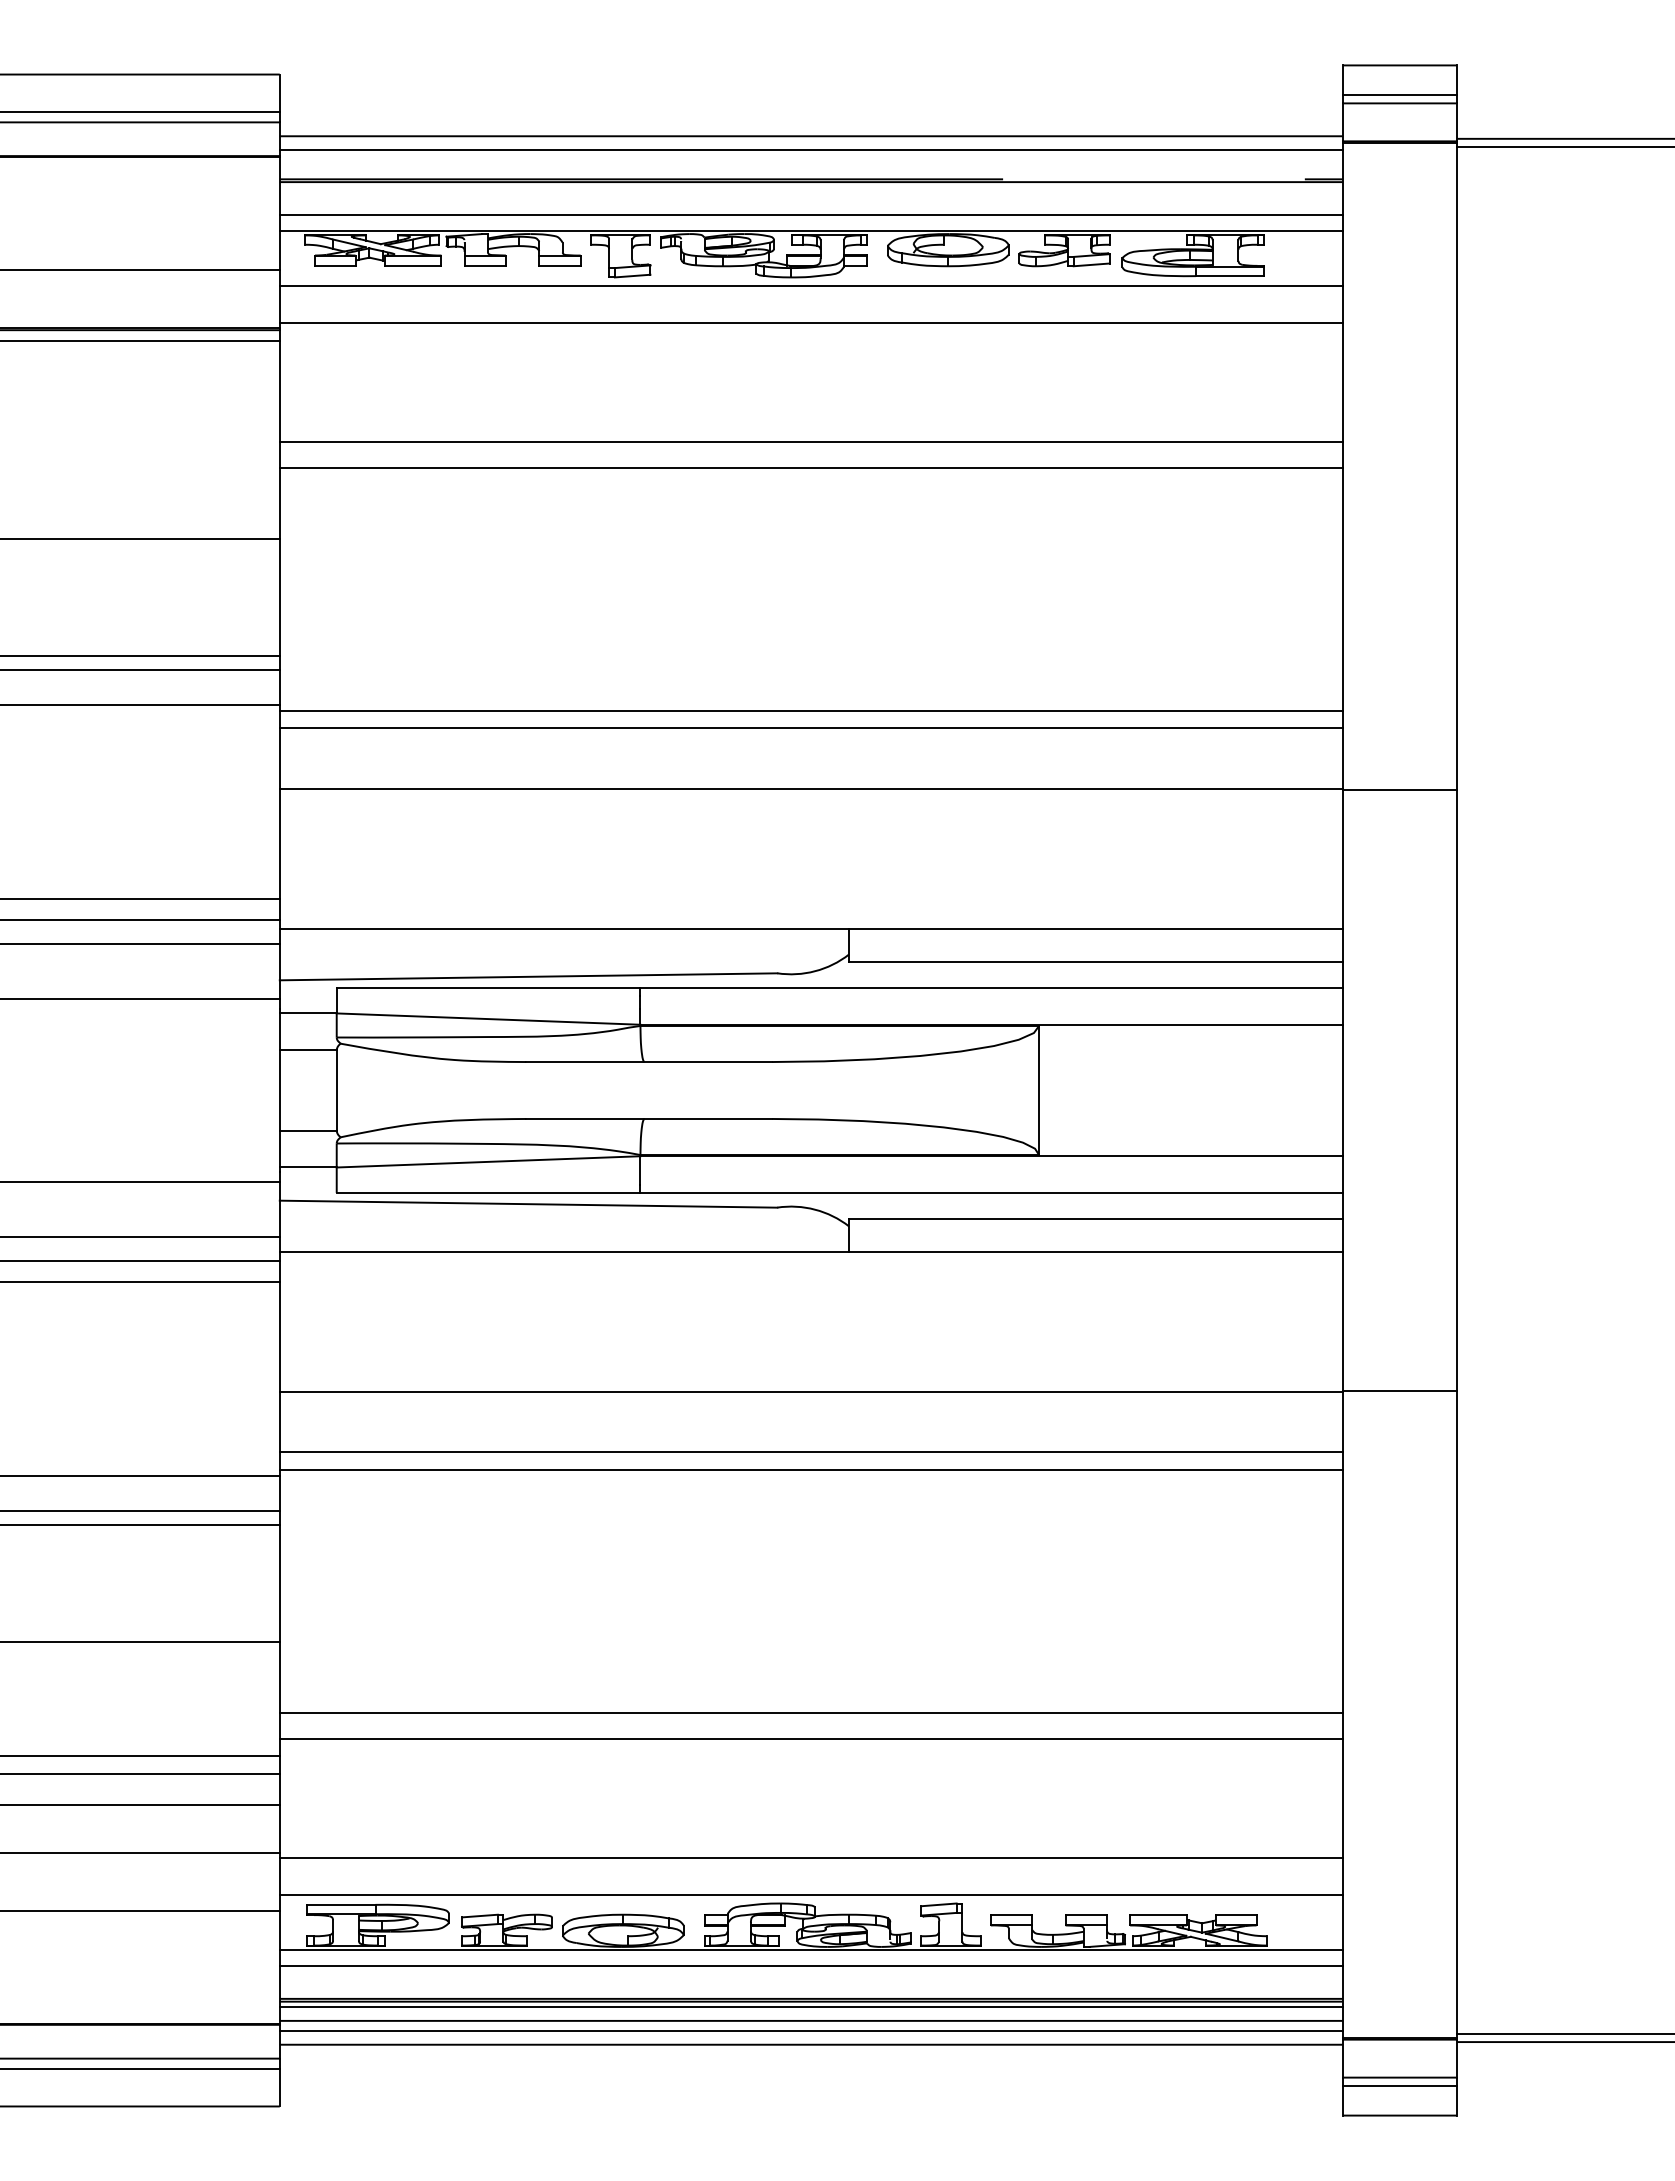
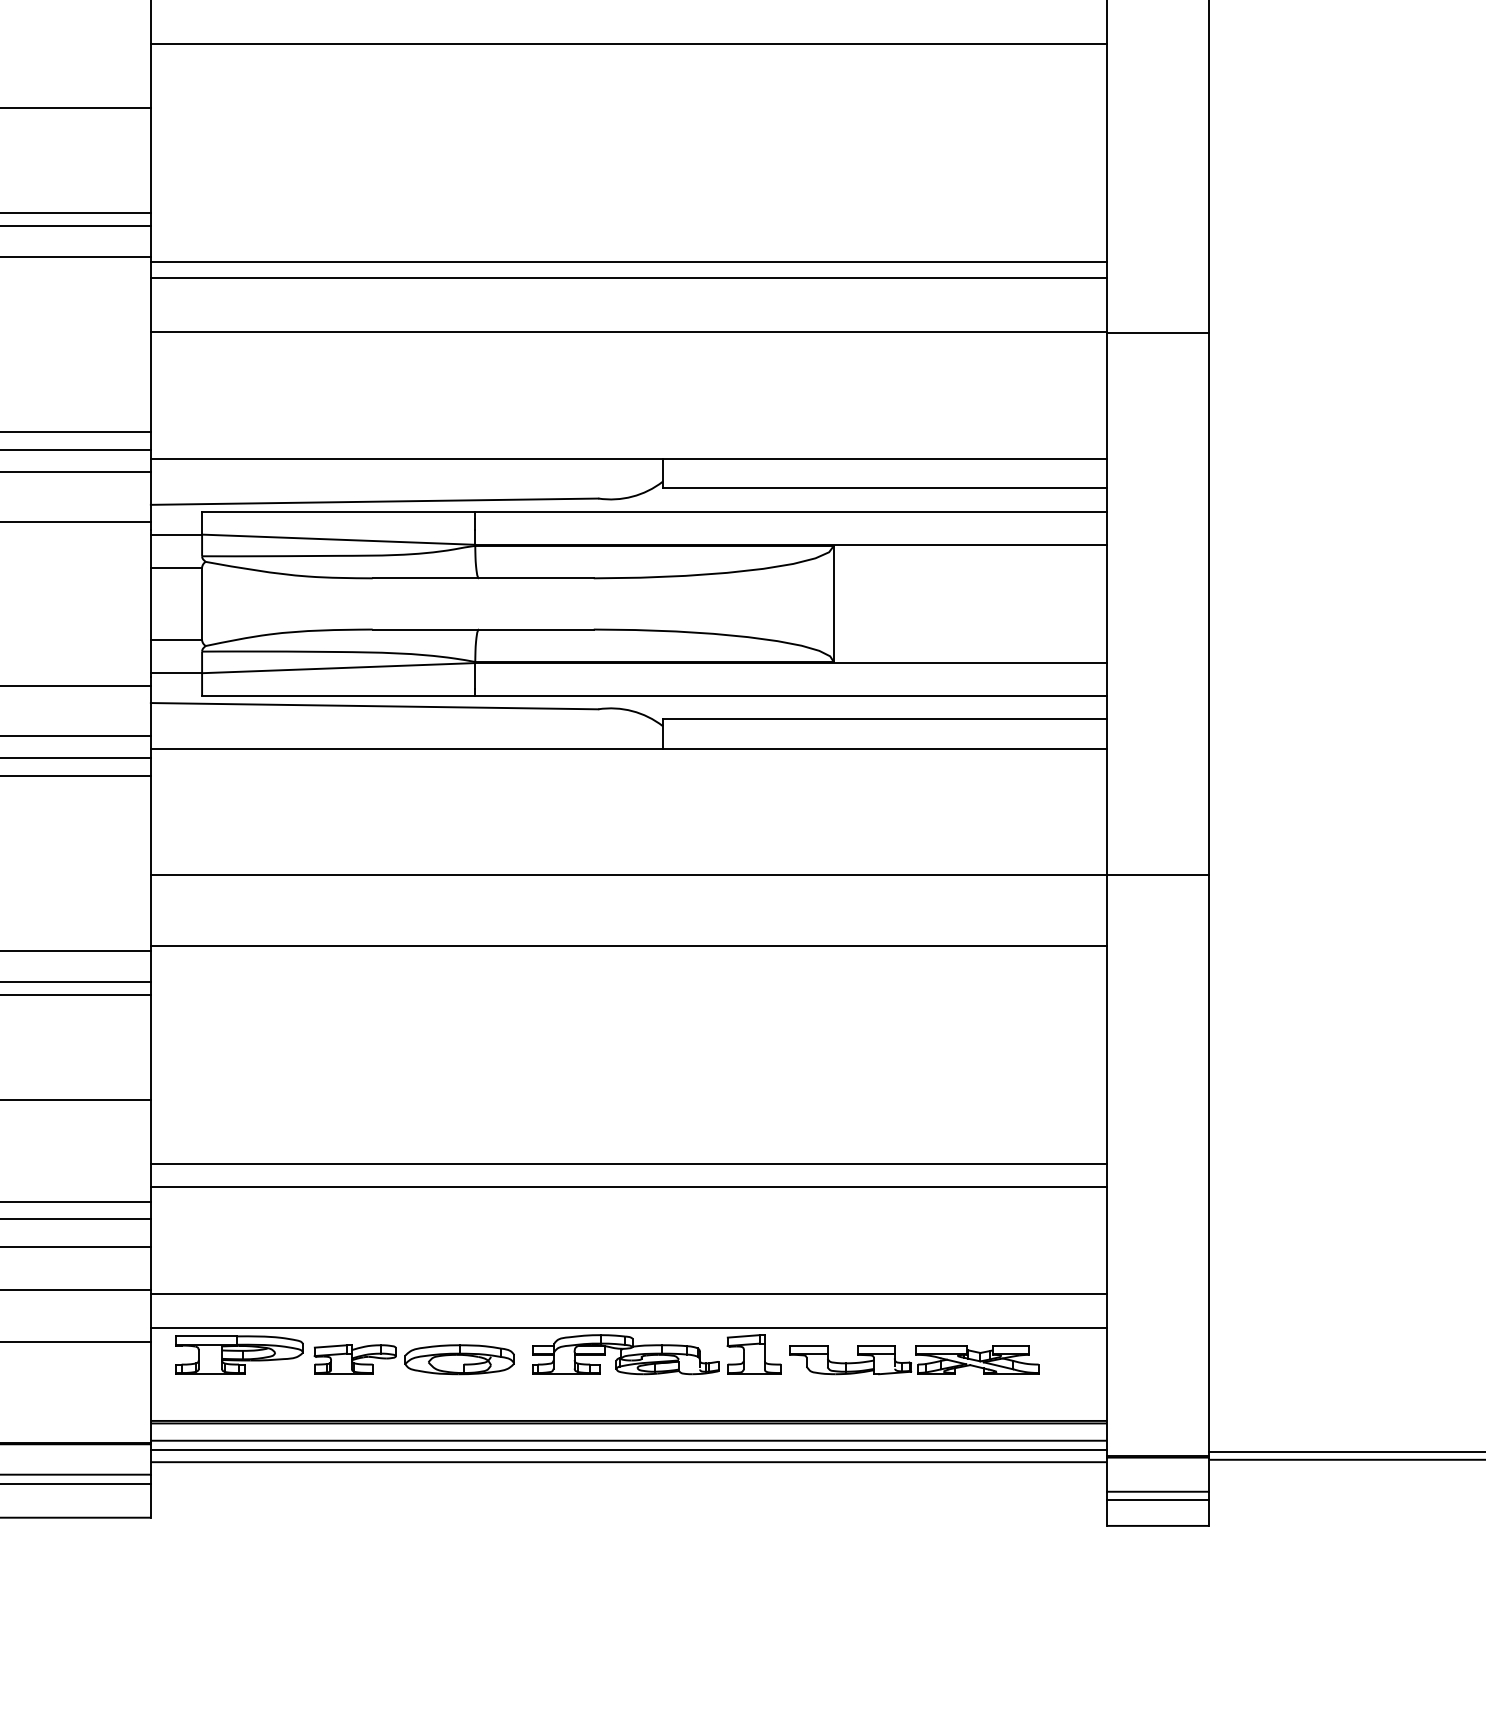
line: (810, 441) -> (628, 20), removed
line: (810, 1452) -> (628, 929), removed
line: (810, 1950) -> (628, 1377), removed
line: (810, 1966) -> (628, 1391), removed
line: (810, 2007) -> (628, 1428), removed

